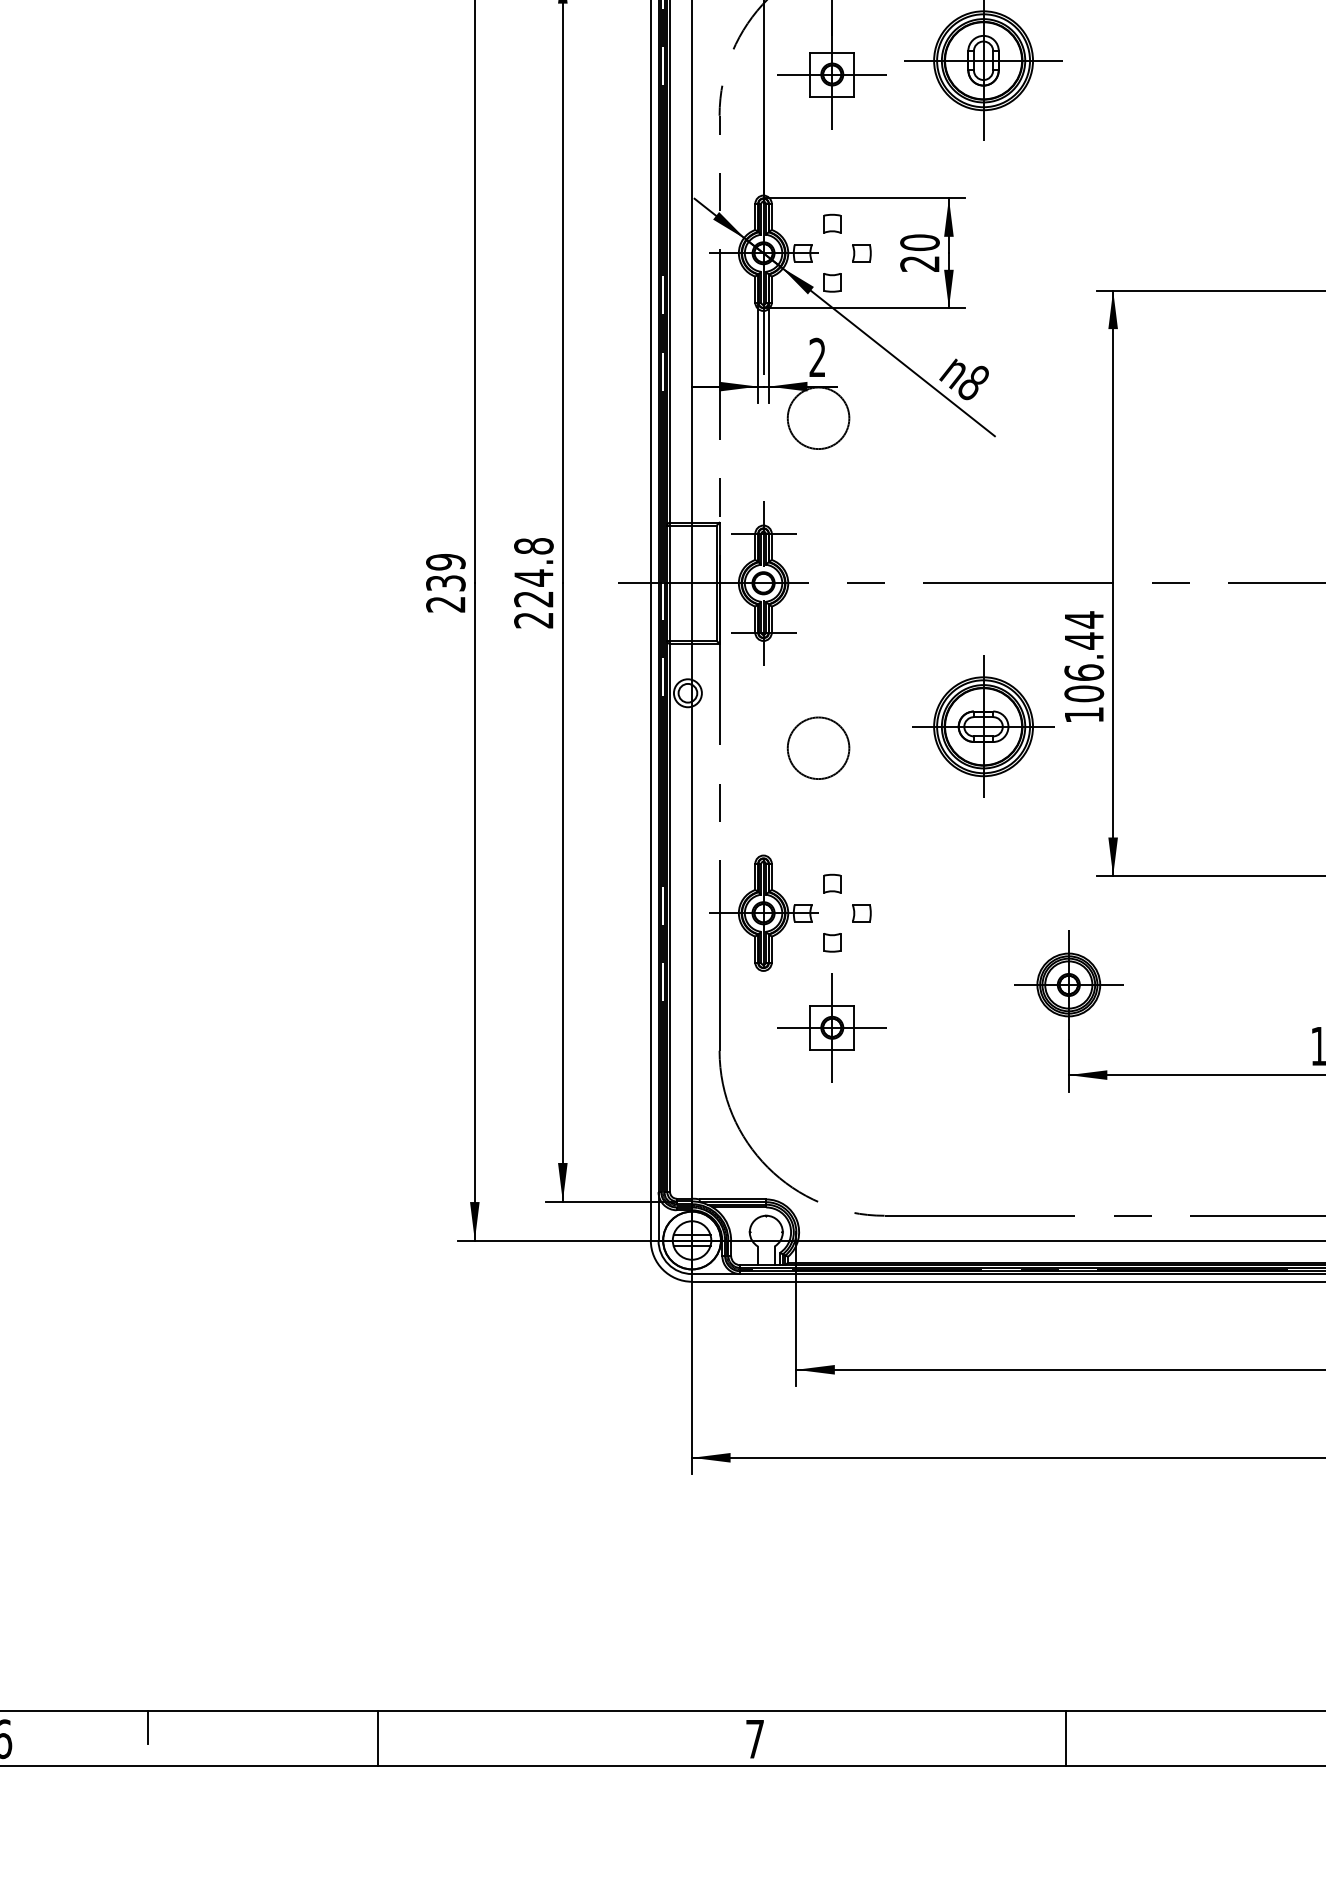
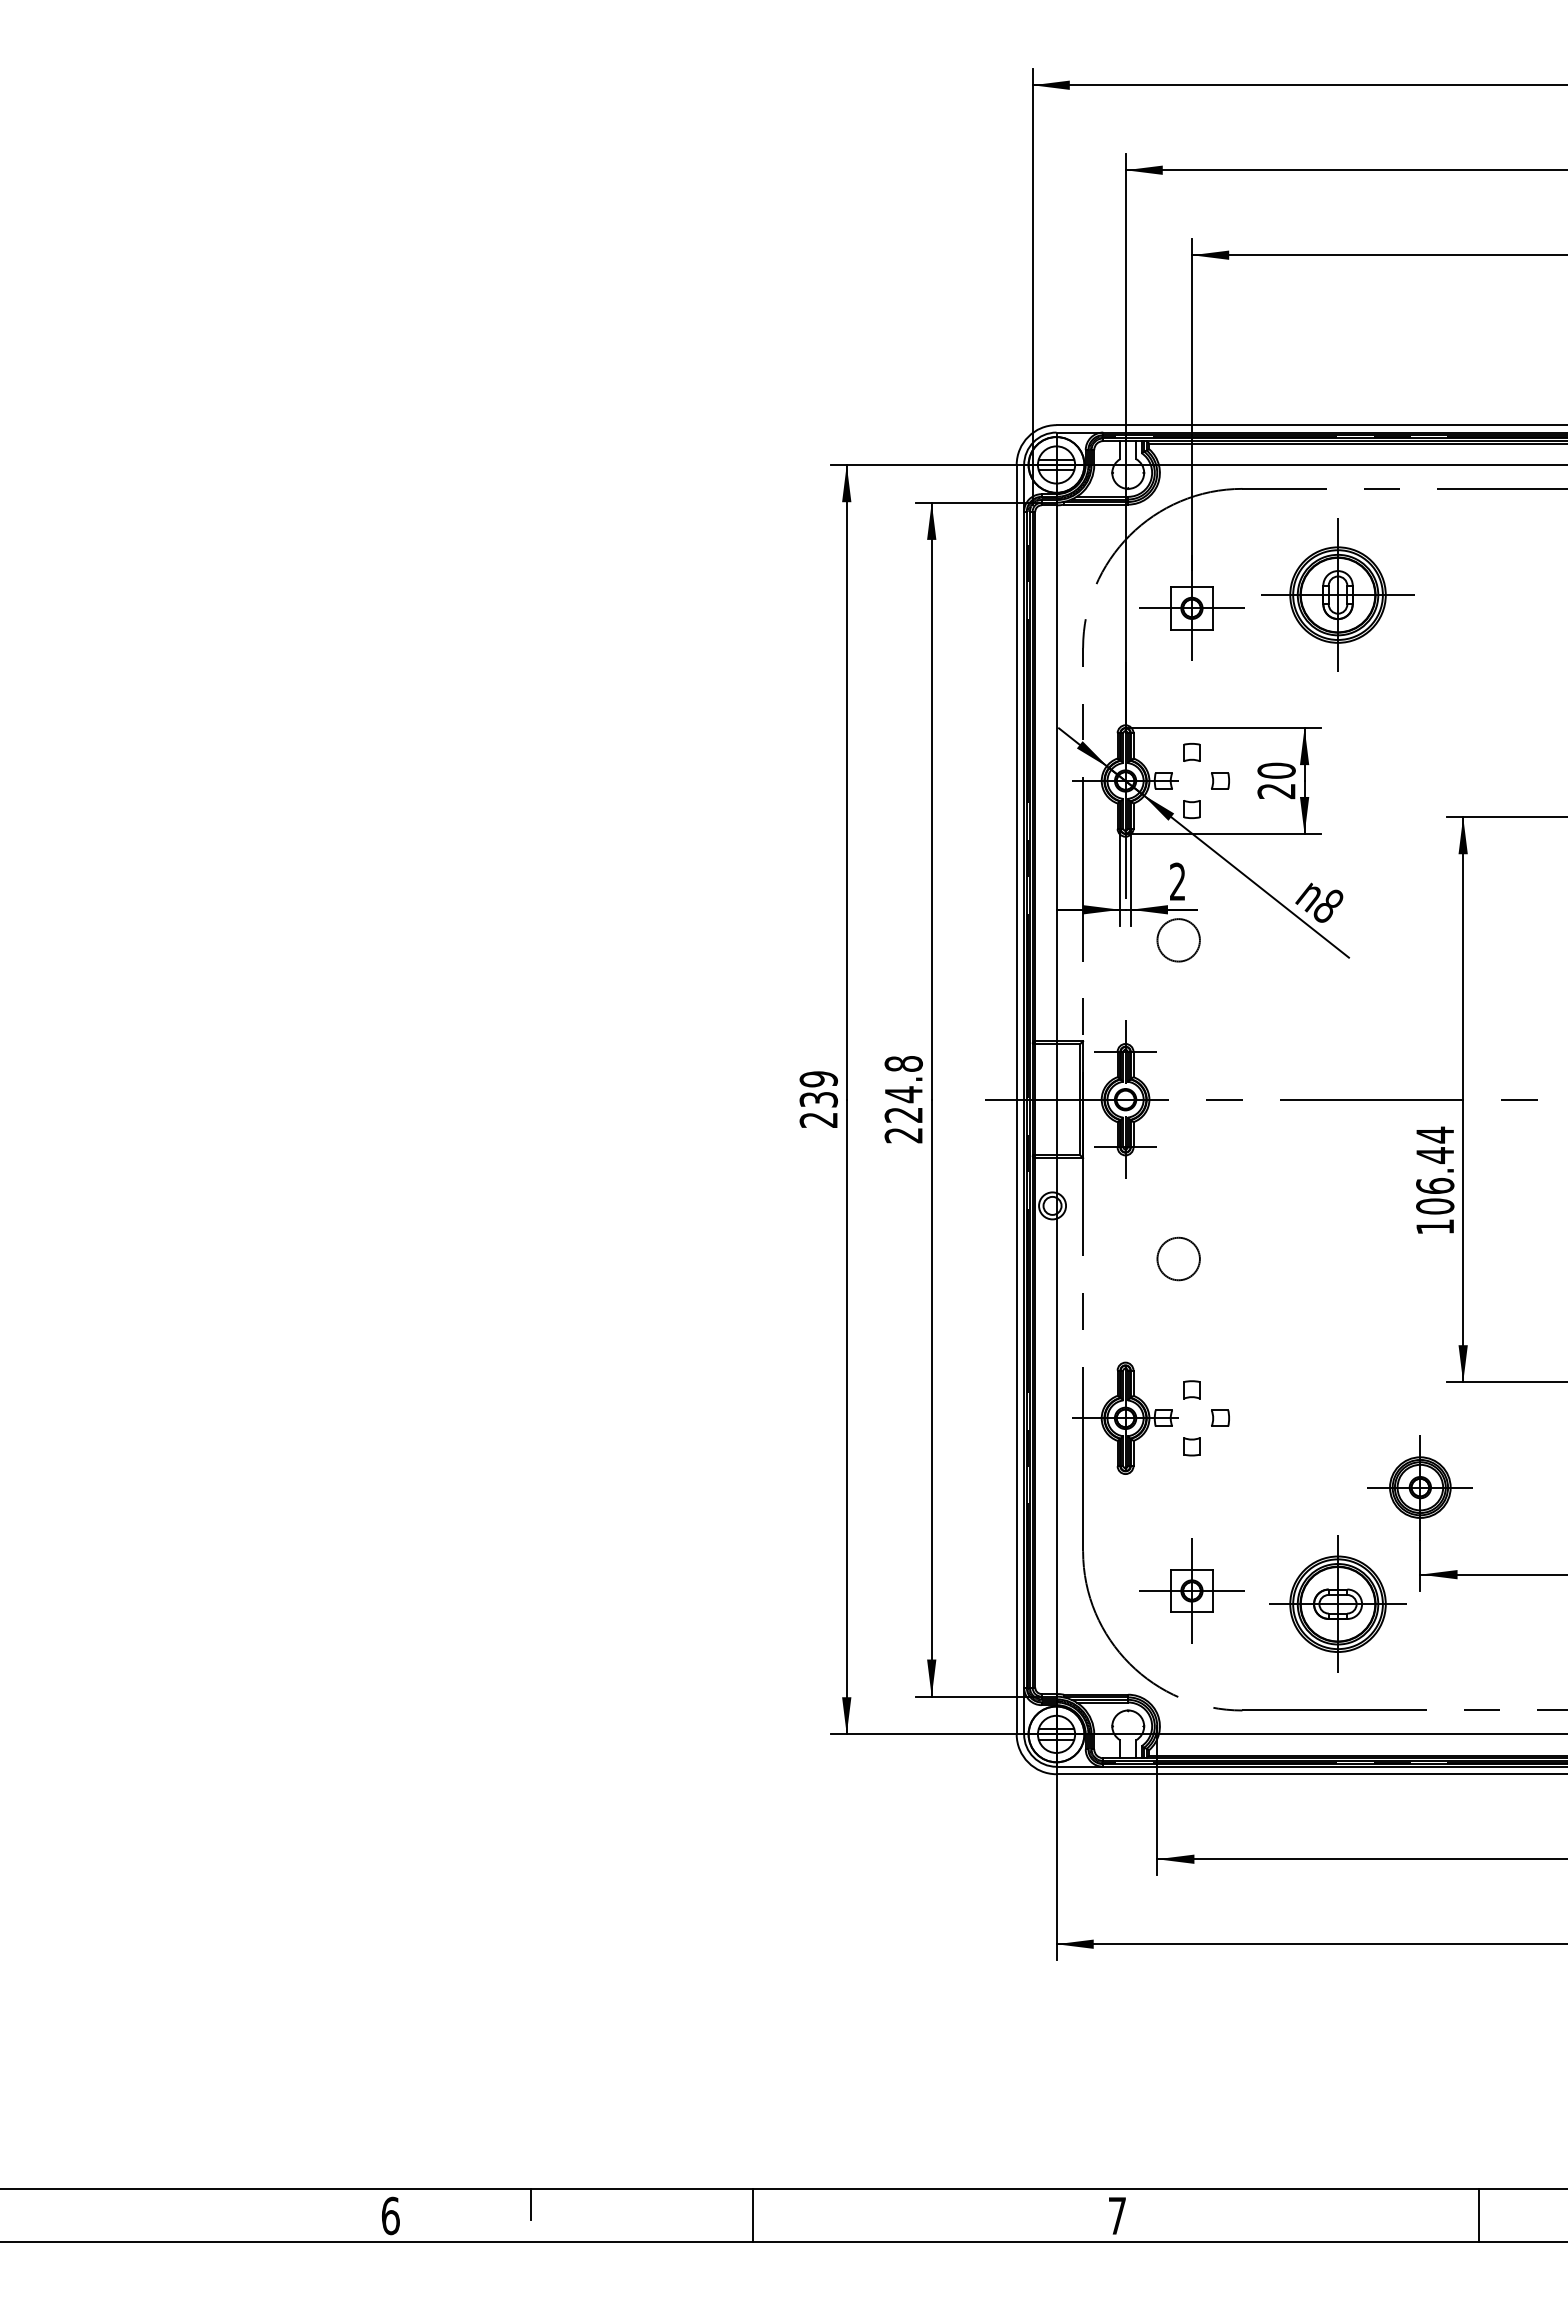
circle: (818, 418) -> (1178, 940), size x0.71
part: (983, 725) -> (1337, 1603), moved
circle: (818, 747) -> (1178, 1258), size x0.71
part: (831, 1027) -> (1191, 1590), moved
line: (1065, 1737) -> (1479, 2214), moved

